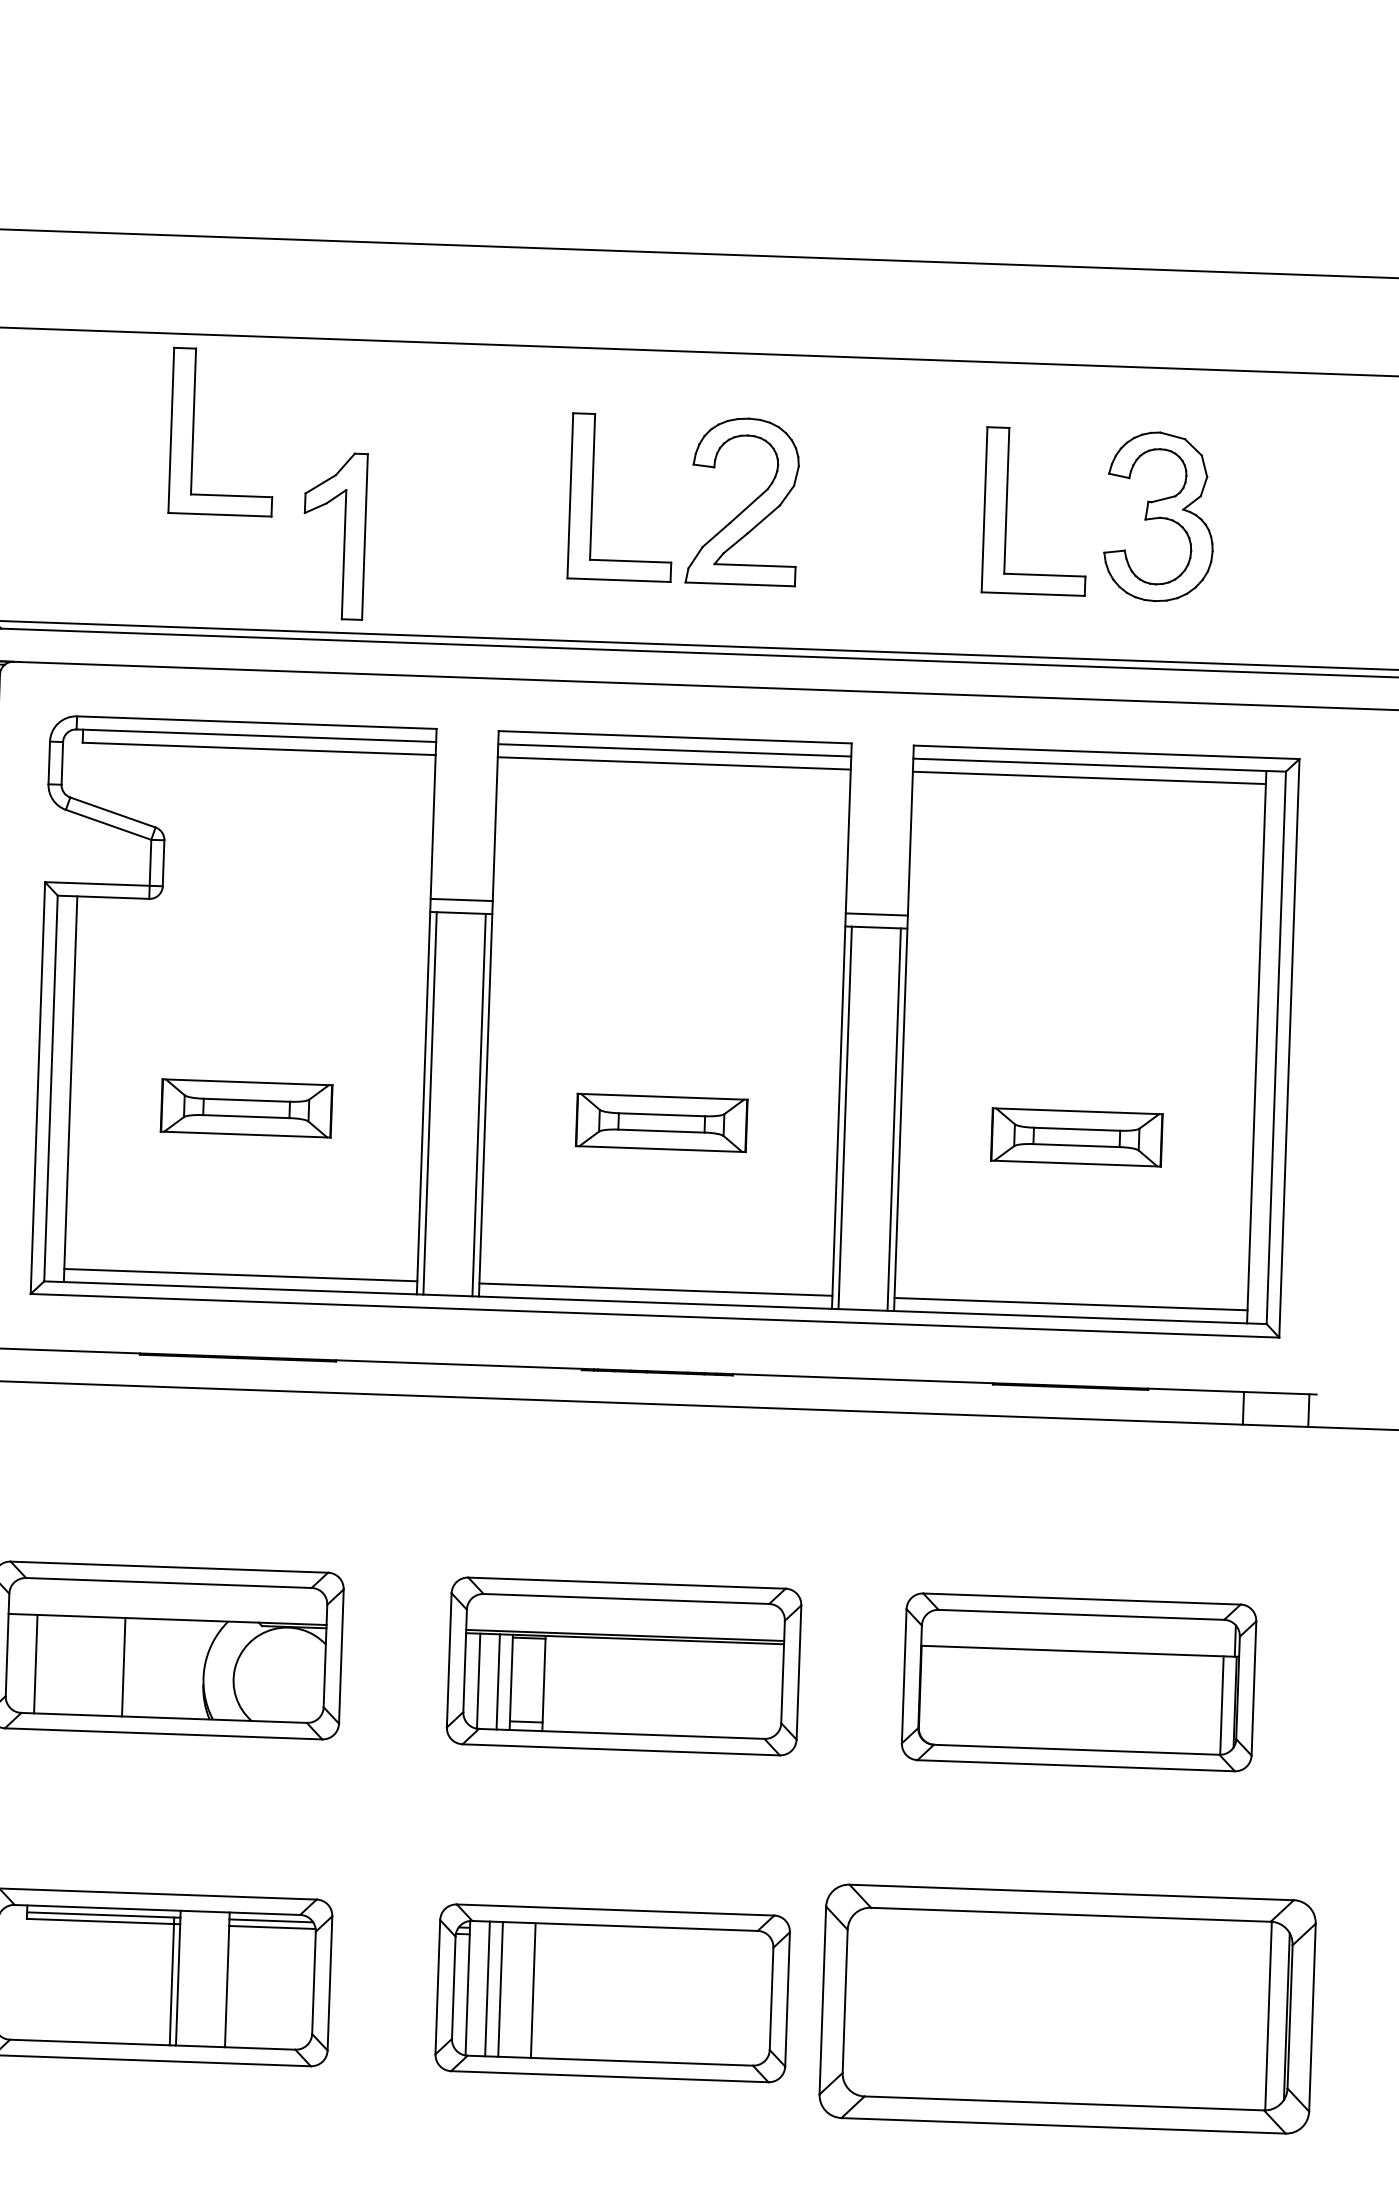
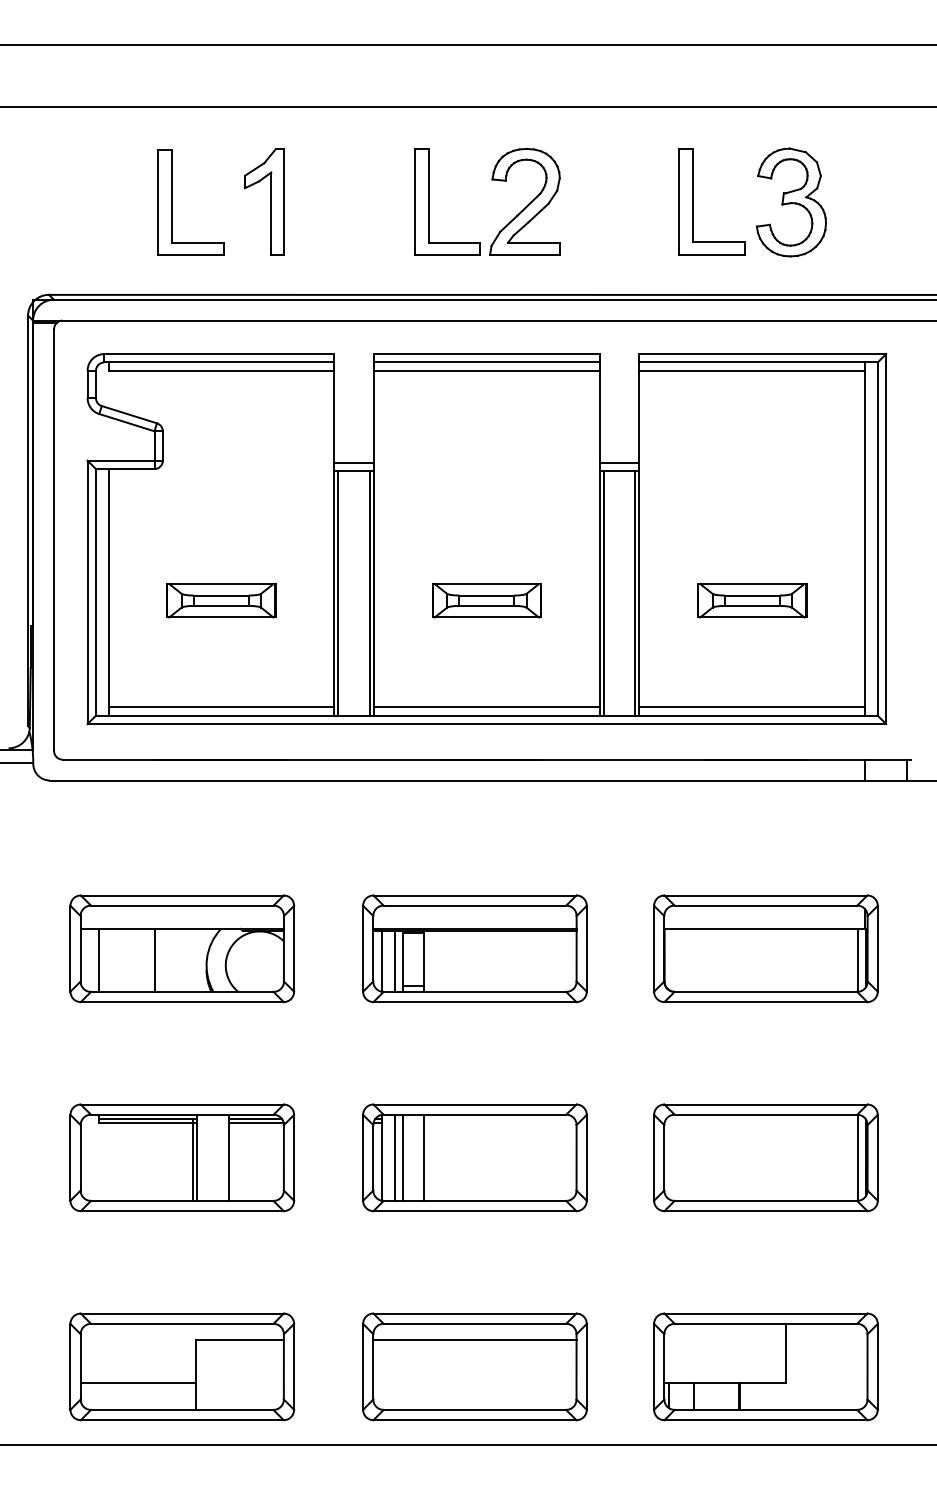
part: (193, 431) -> (172, 202), moved
part: (334, 535) -> (264, 201), moved
part: (1066, 2008) -> (765, 1157), size x0.71

